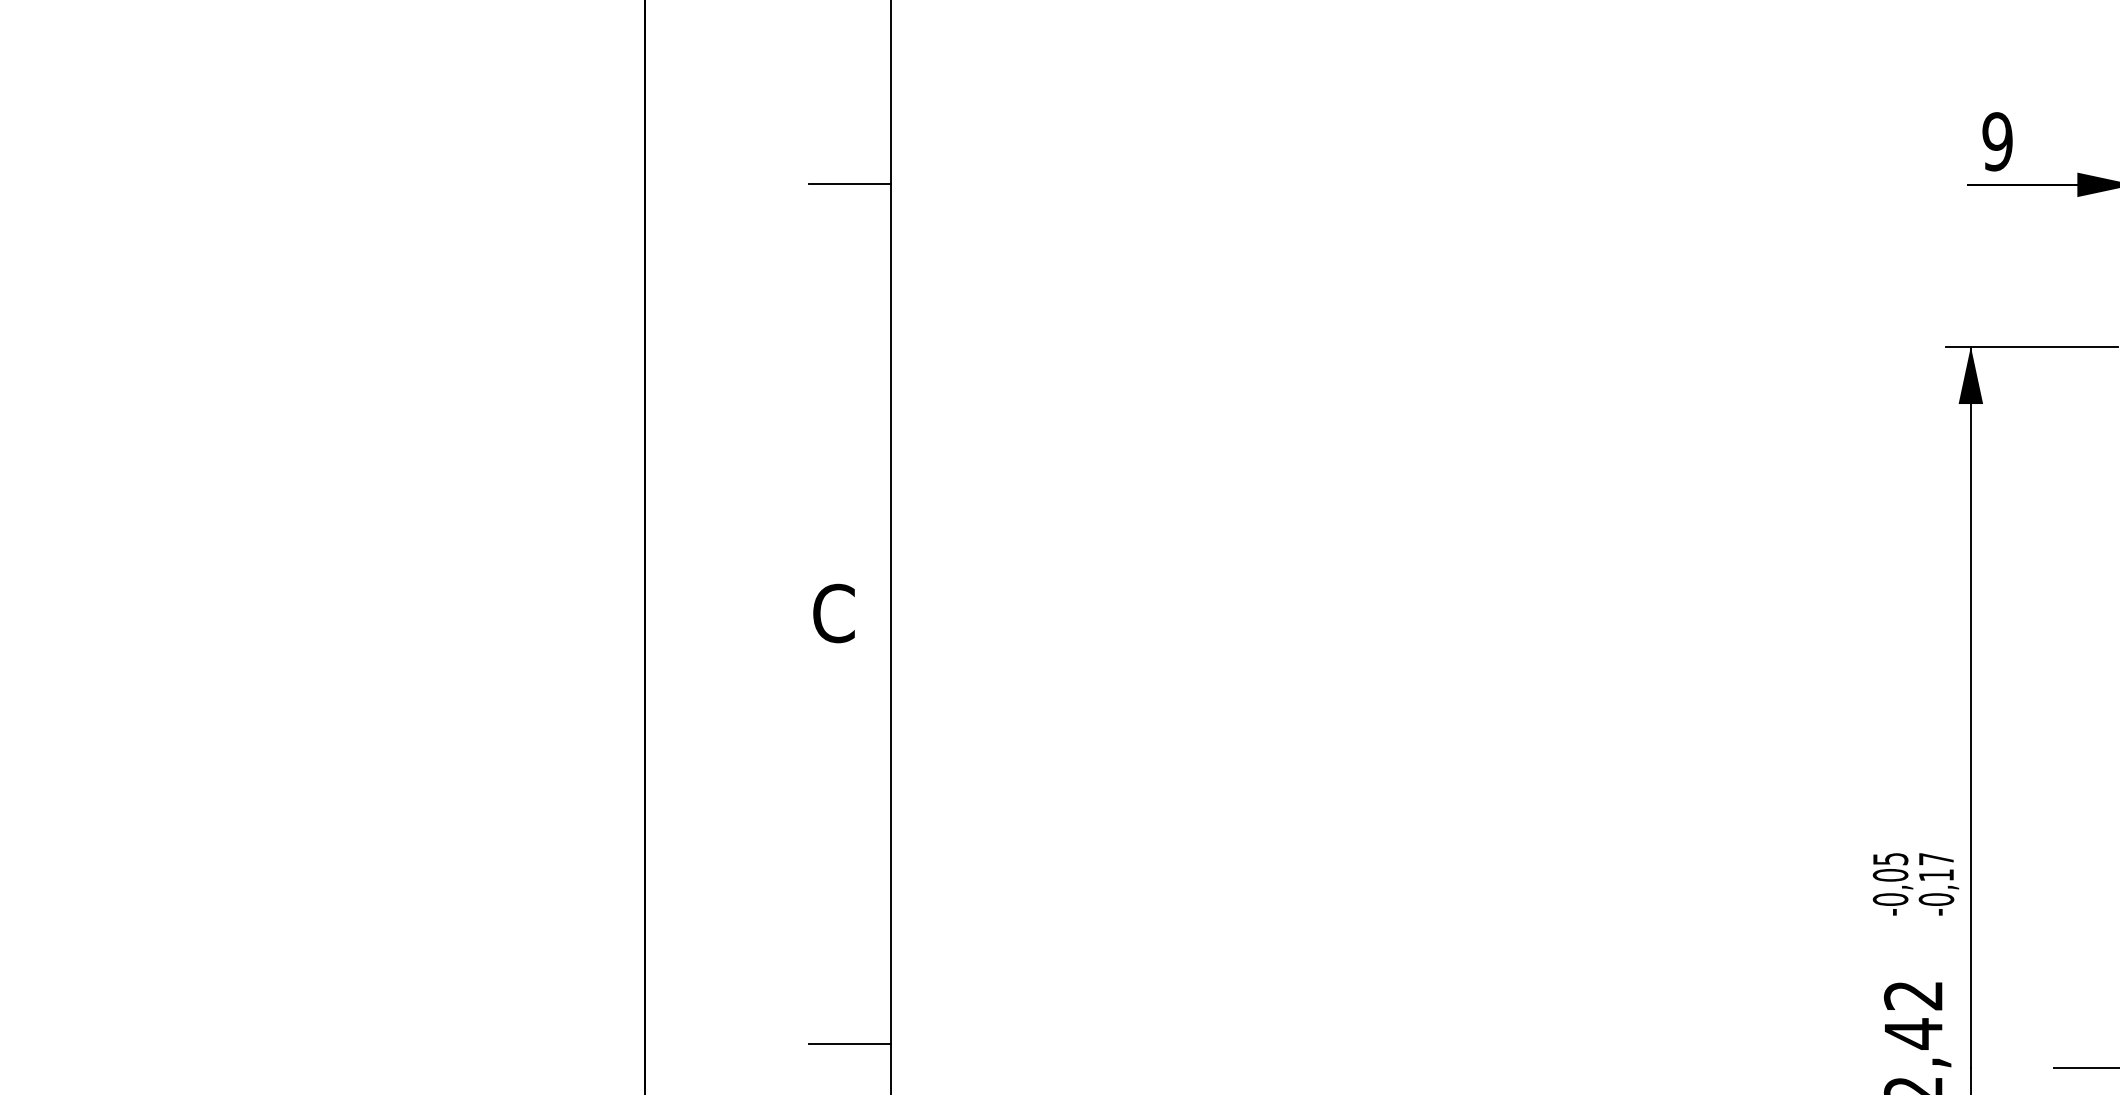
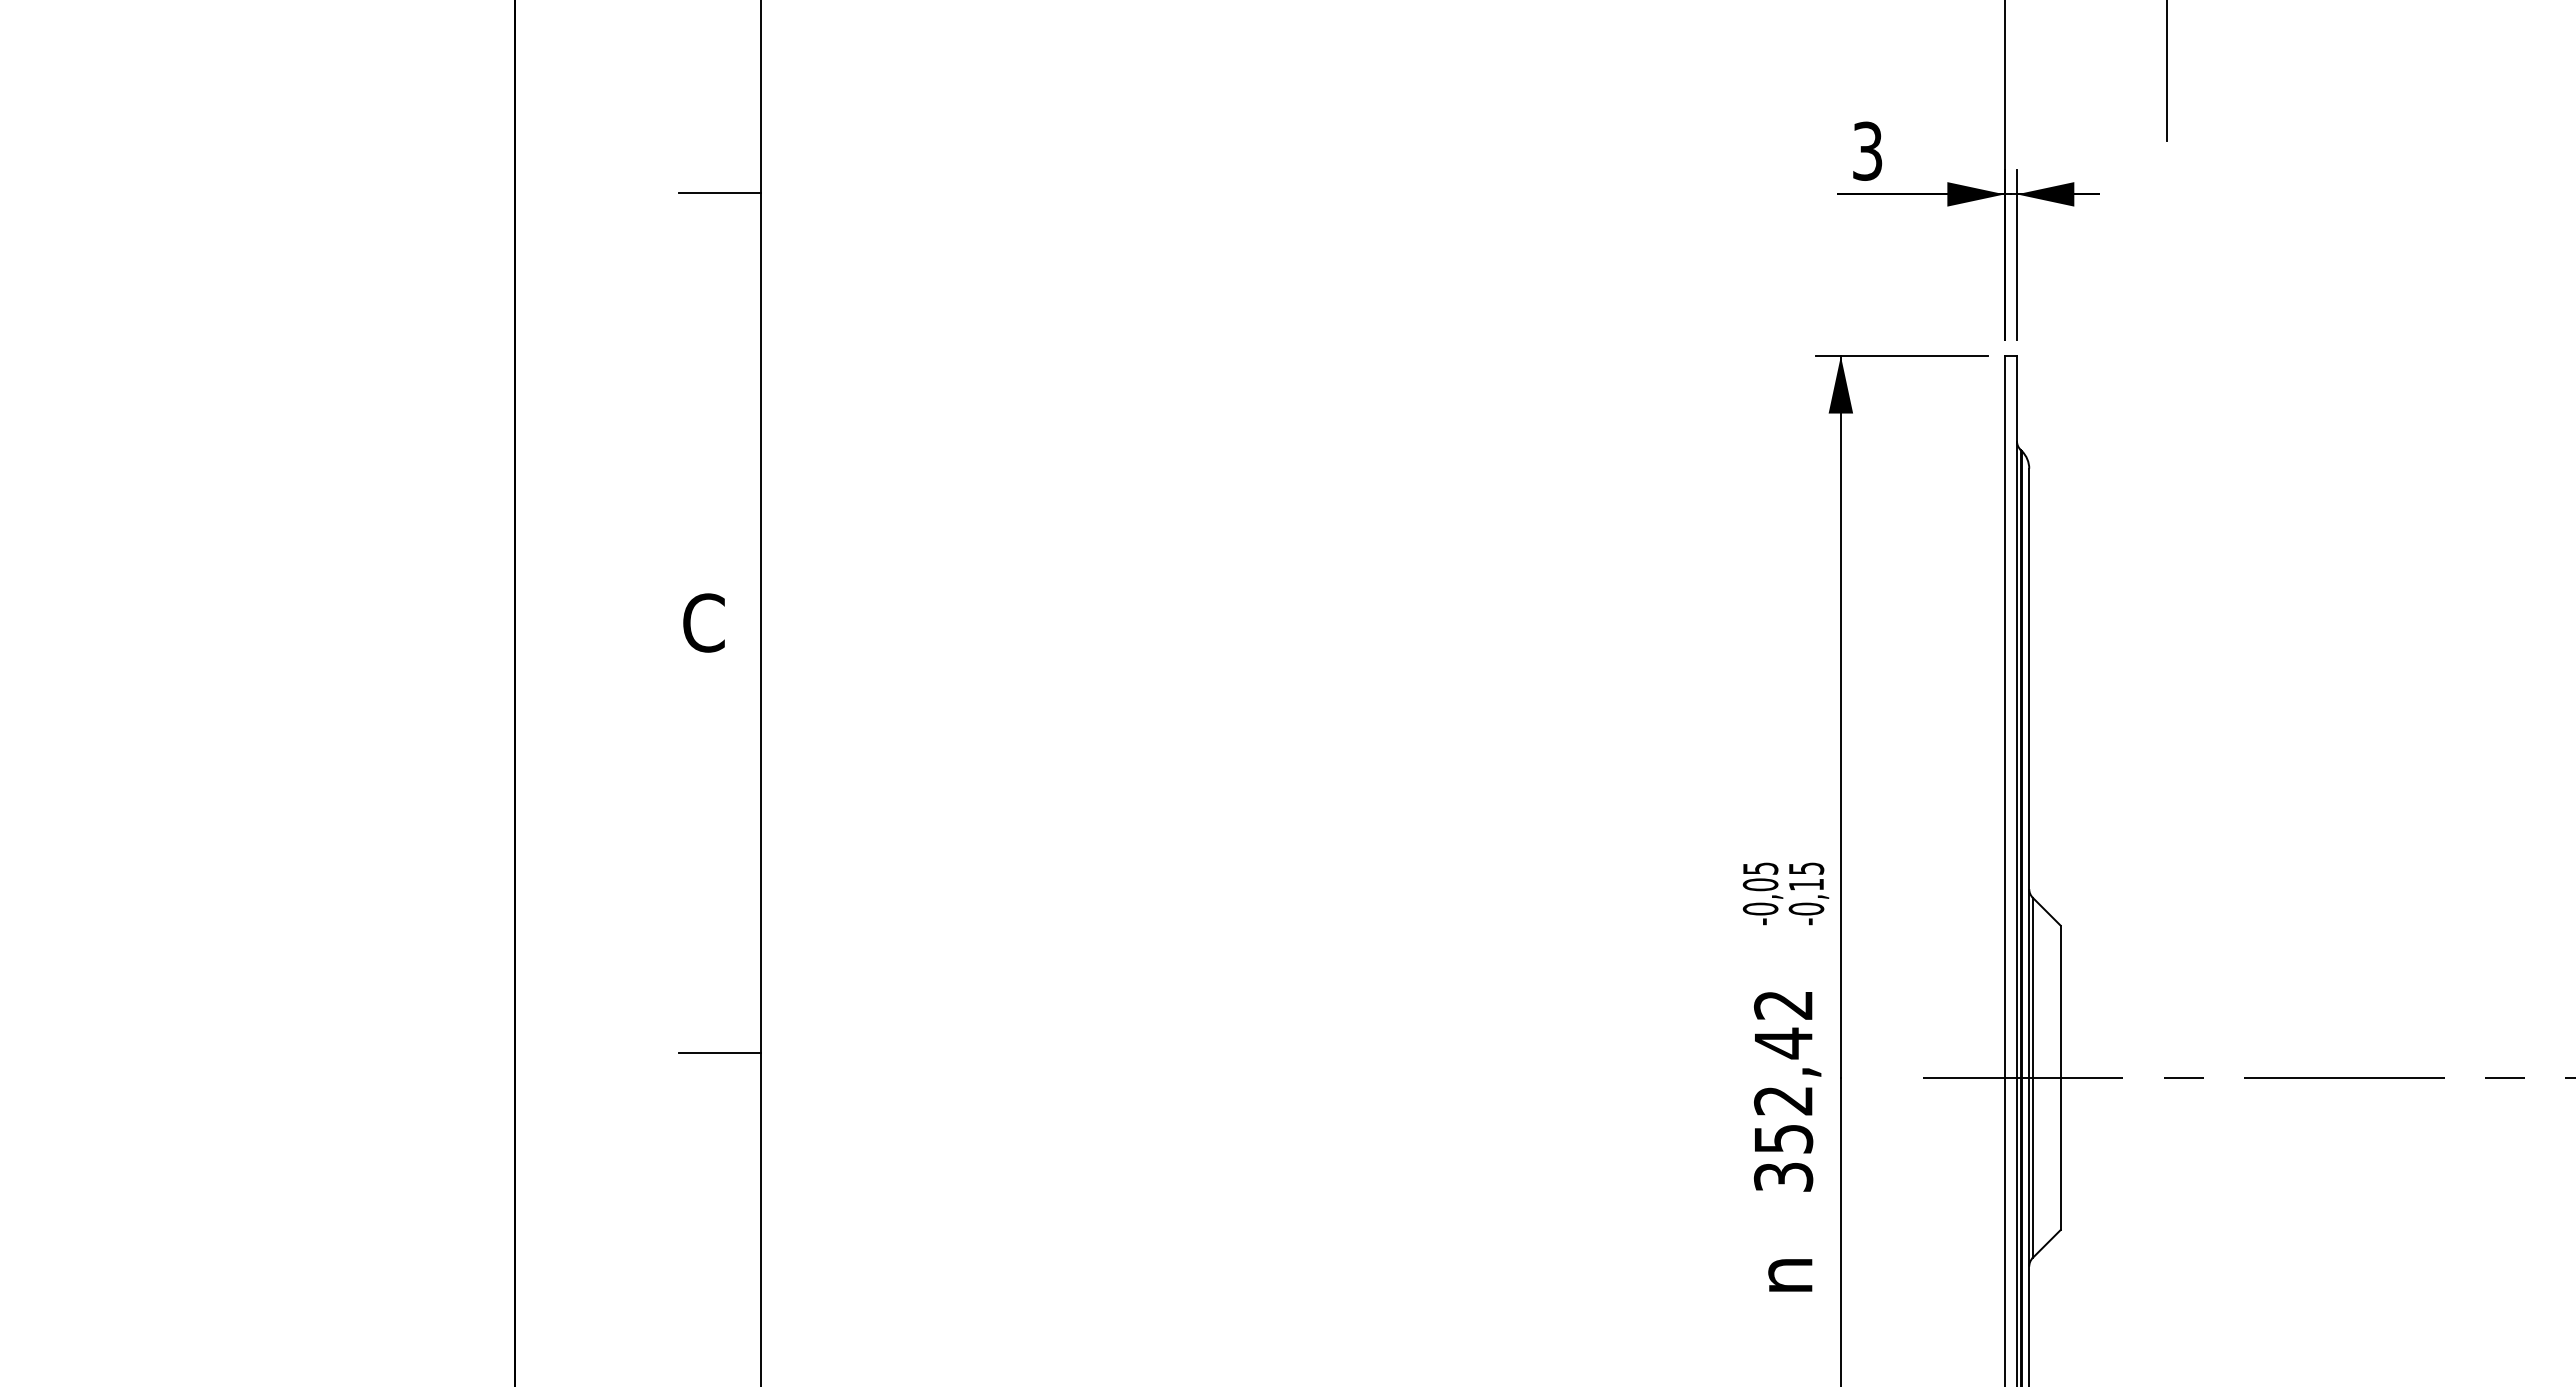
text: (1997, 141) -> (1867, 150), 9 -> 3
text: (1936, 859) -> (1806, 868), -0,17 -> -0,15

